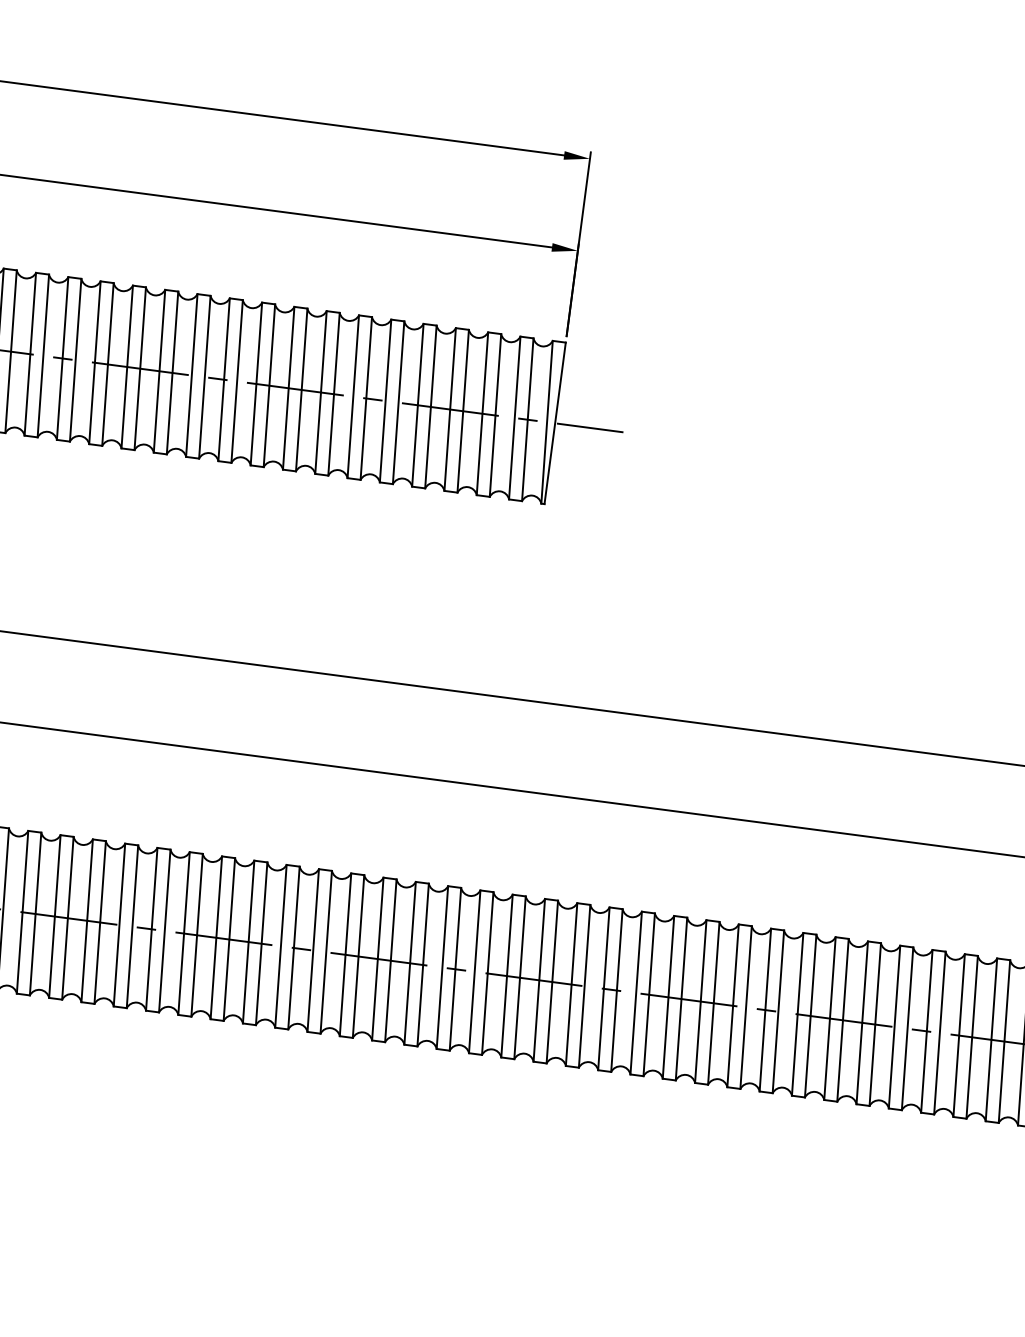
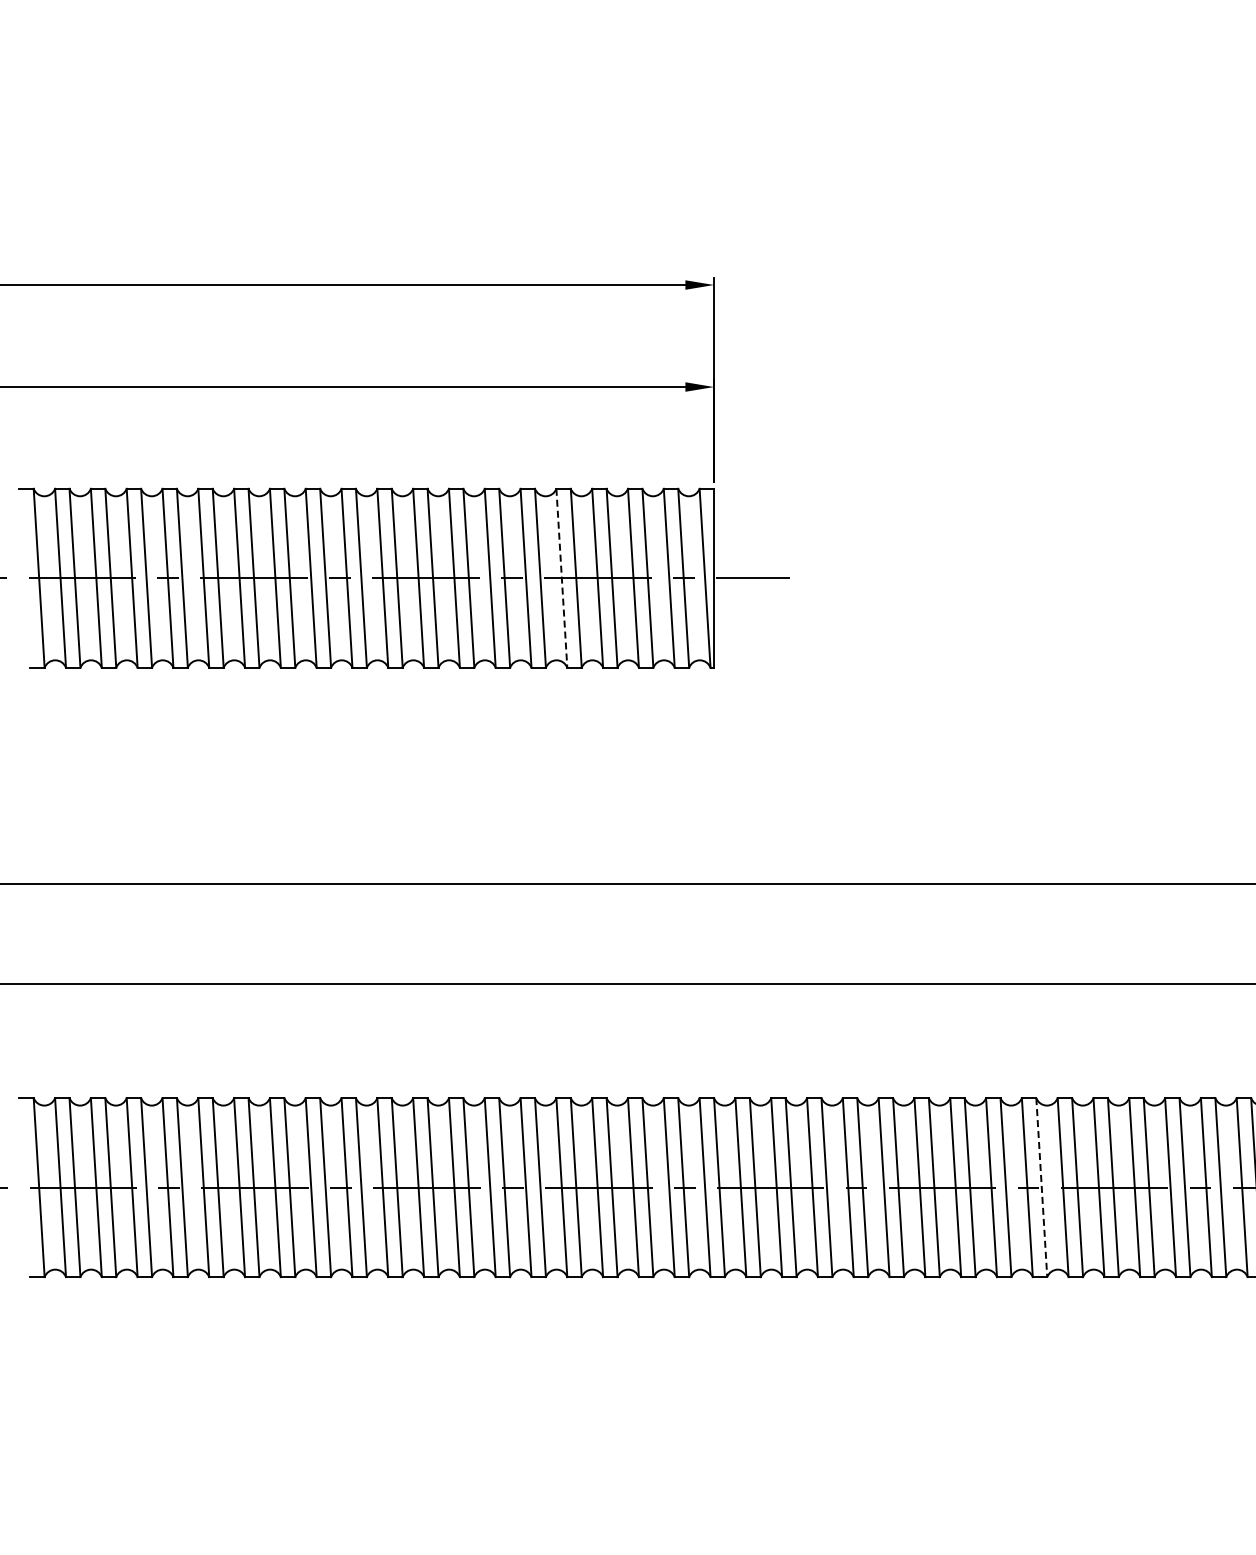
line: (417, 405) -> (561, 578), solid -> dashed
line: (778, 1011) -> (1041, 1187), solid -> dashed

